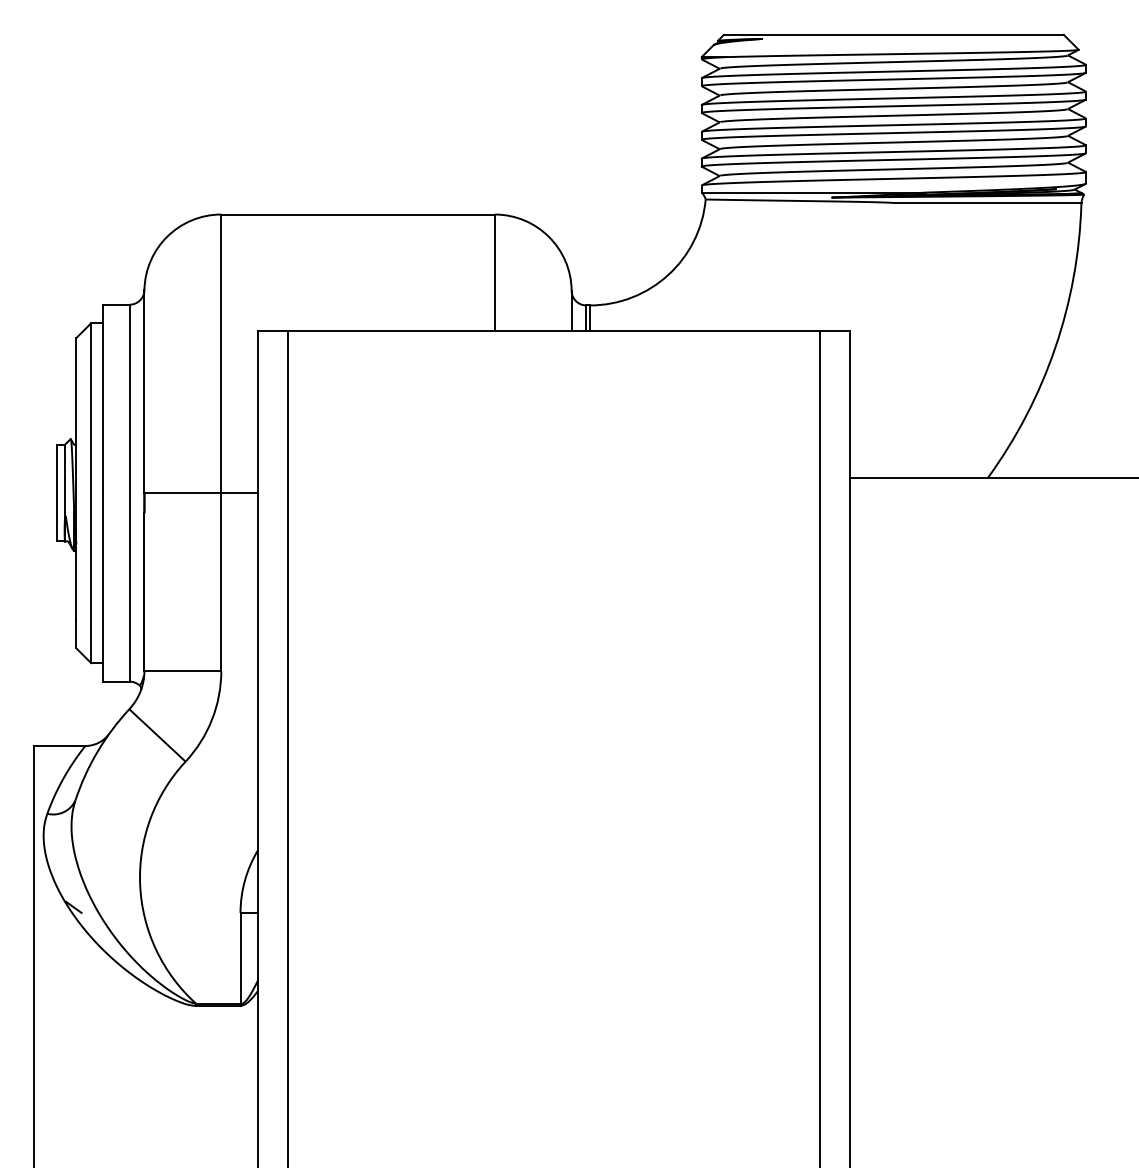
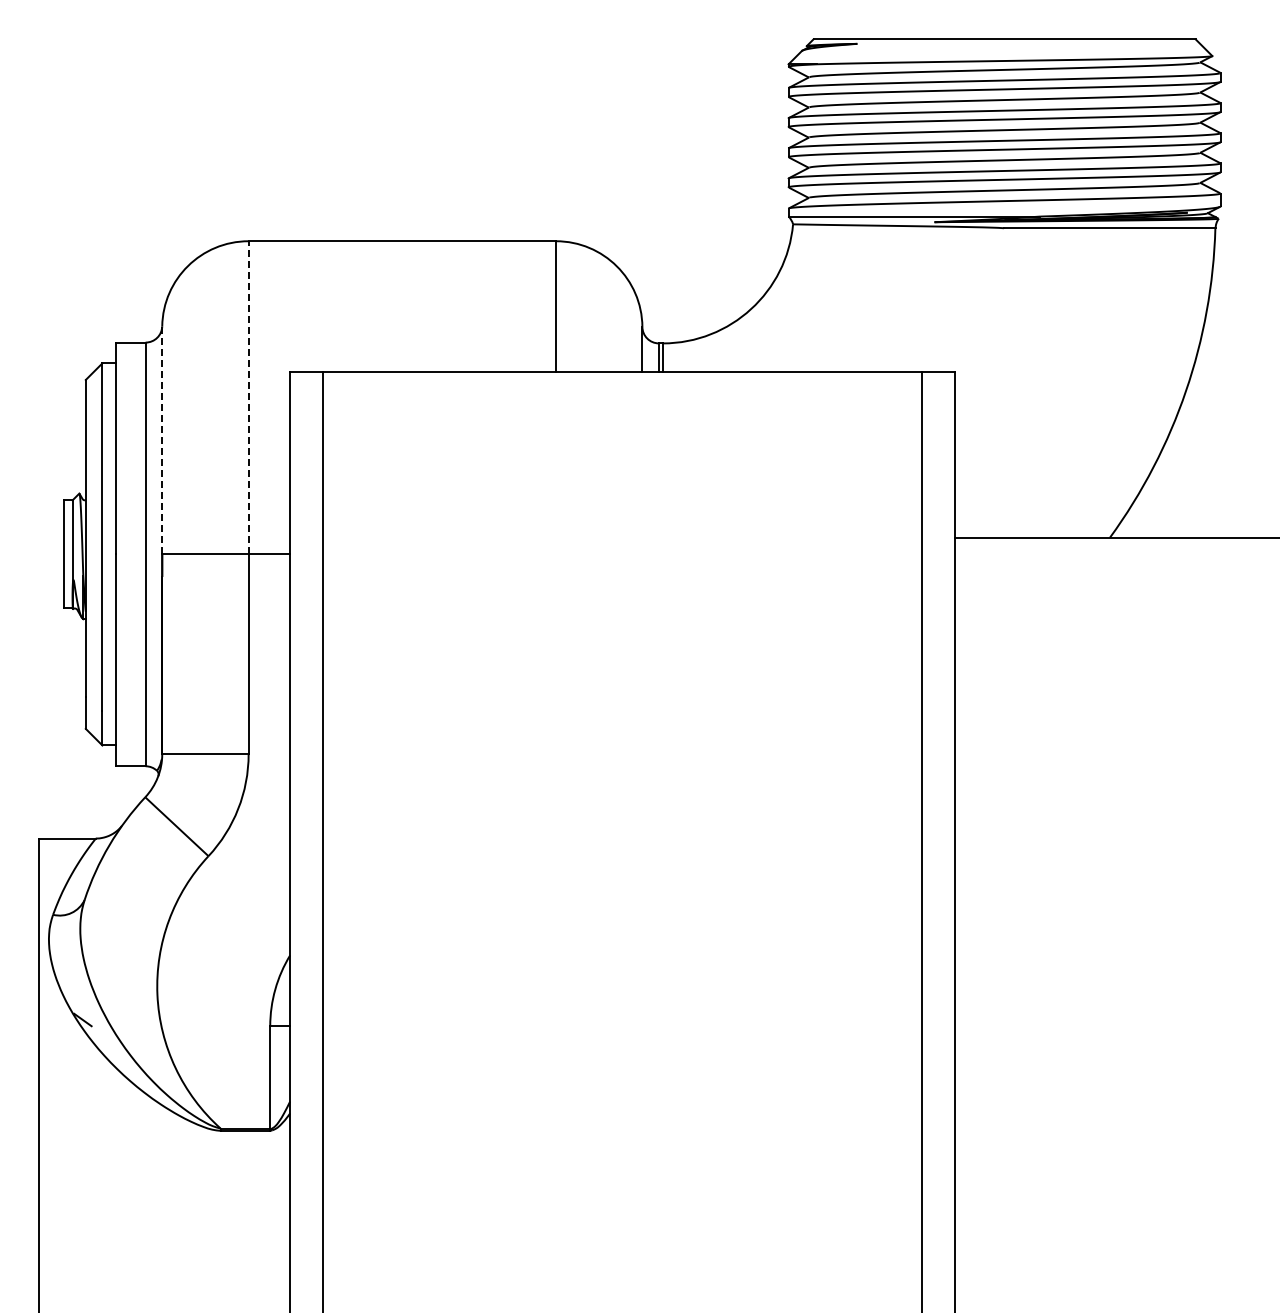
line: (221, 353) -> (248, 397), solid -> dashed
line: (144, 390) -> (162, 439), solid -> dashed

